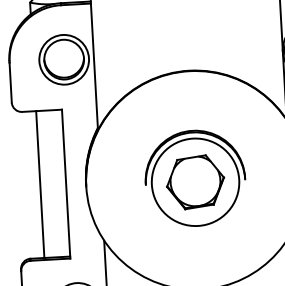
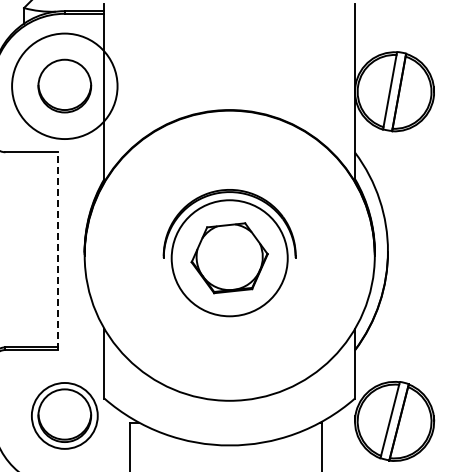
circle: (63, 59) -> (64, 86), size x1.6
line: (39, 184) -> (23, 249), removed
line: (66, 184) -> (58, 251), solid -> dashed

